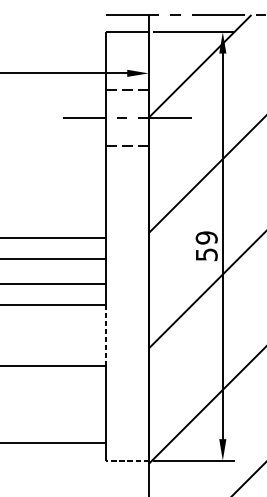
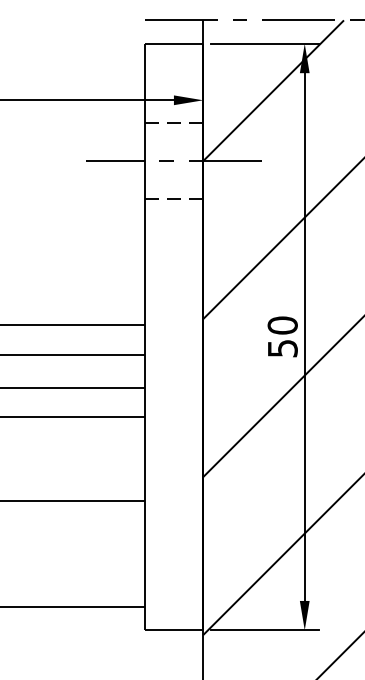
text: (206, 237) -> (282, 325), 59 -> 50
line: (105, 335) -> (144, 459), dashed -> solid
line: (126, 460) -> (173, 630), dashed -> solid

